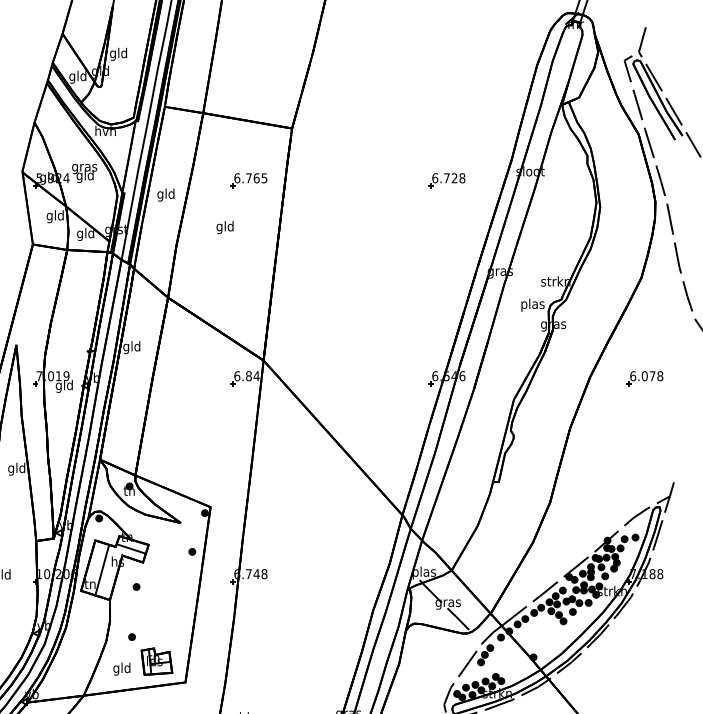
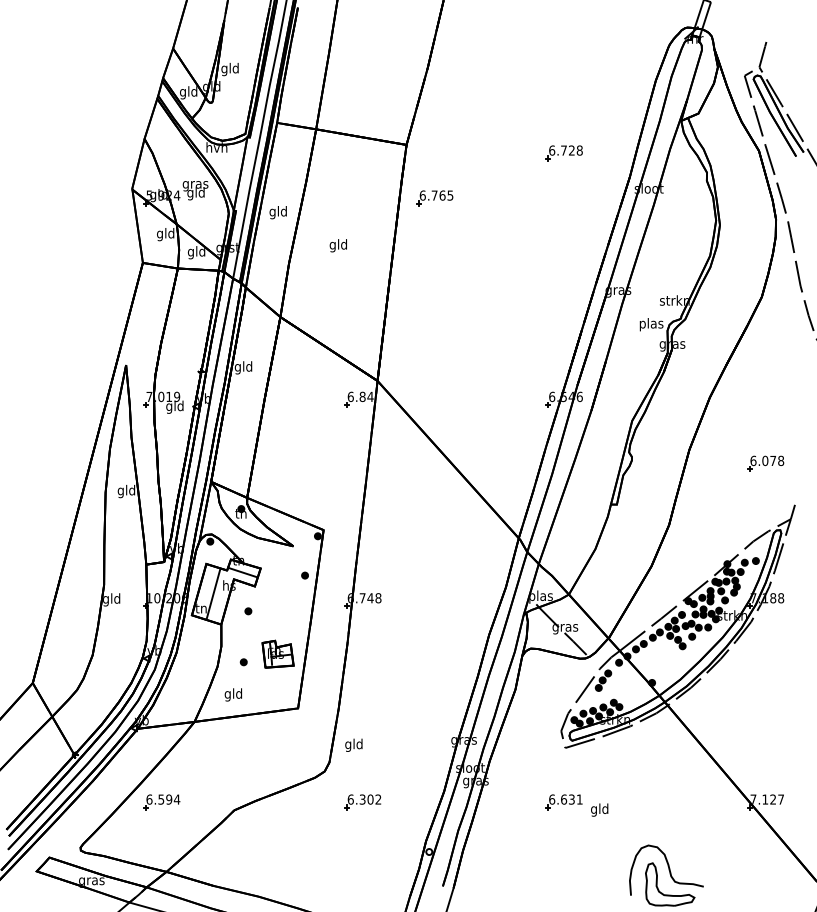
part: (248, 181) -> (434, 198), moved
part: (446, 181) -> (563, 153), moved
part: (644, 378) -> (765, 463), moved
part: (156, 660) -> (277, 653), moved

